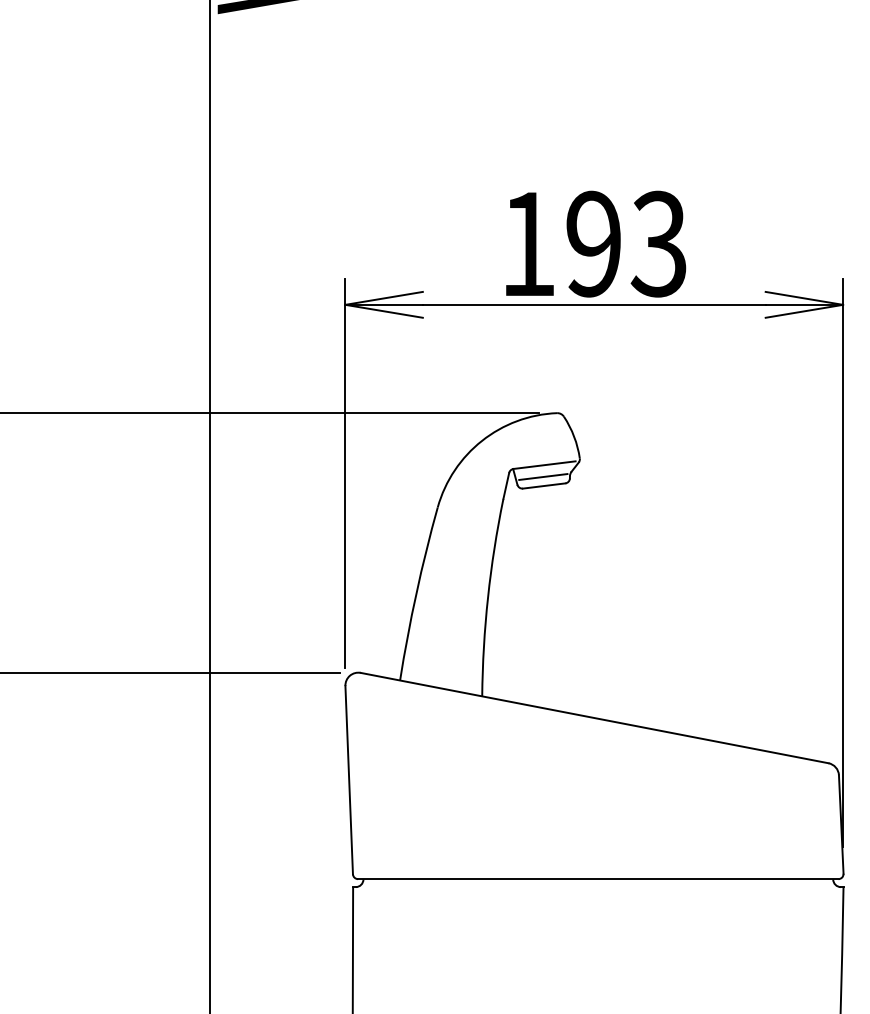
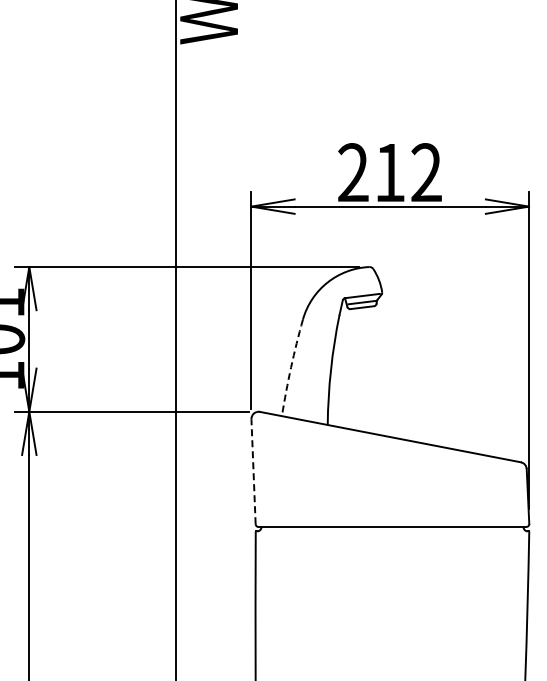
text: (592, 243) -> (389, 172), 193 -> 212
arc: (417, 593) -> (291, 367), solid -> dashed
line: (349, 779) -> (253, 471), solid -> dashed

